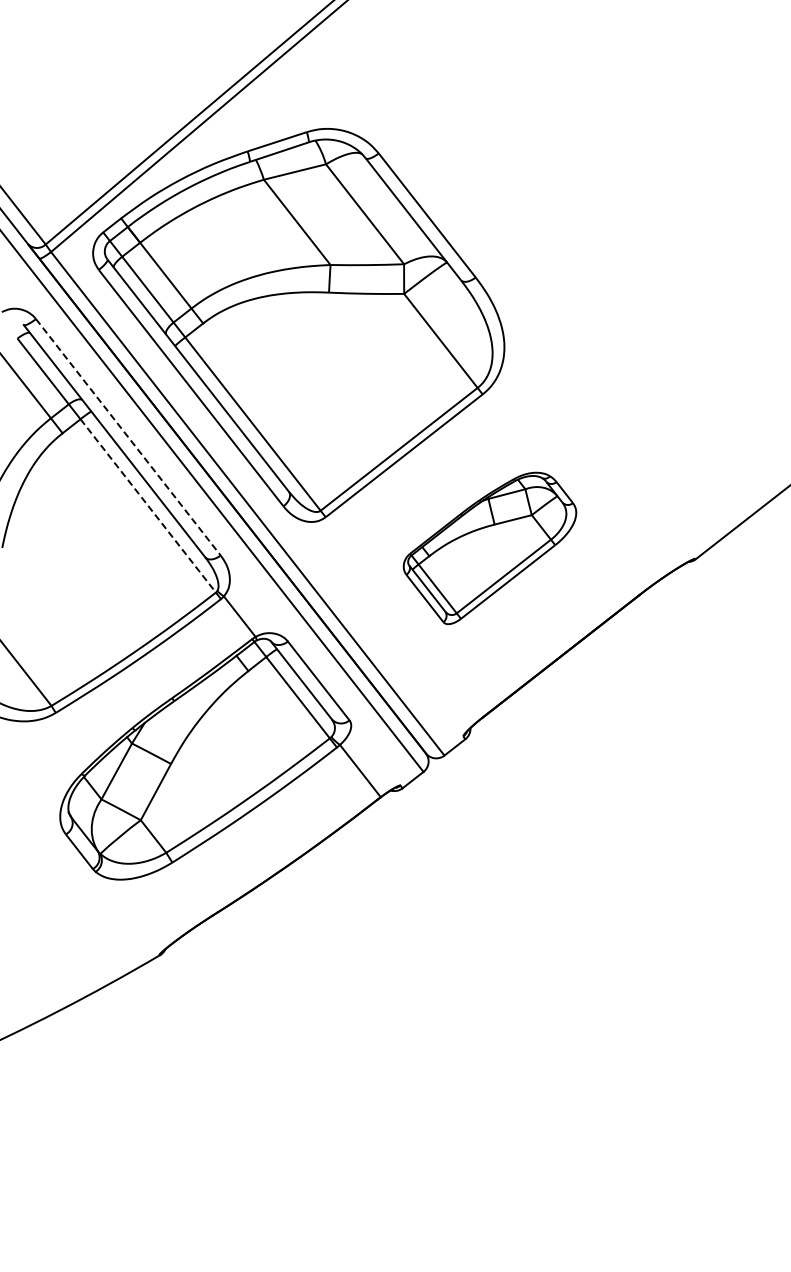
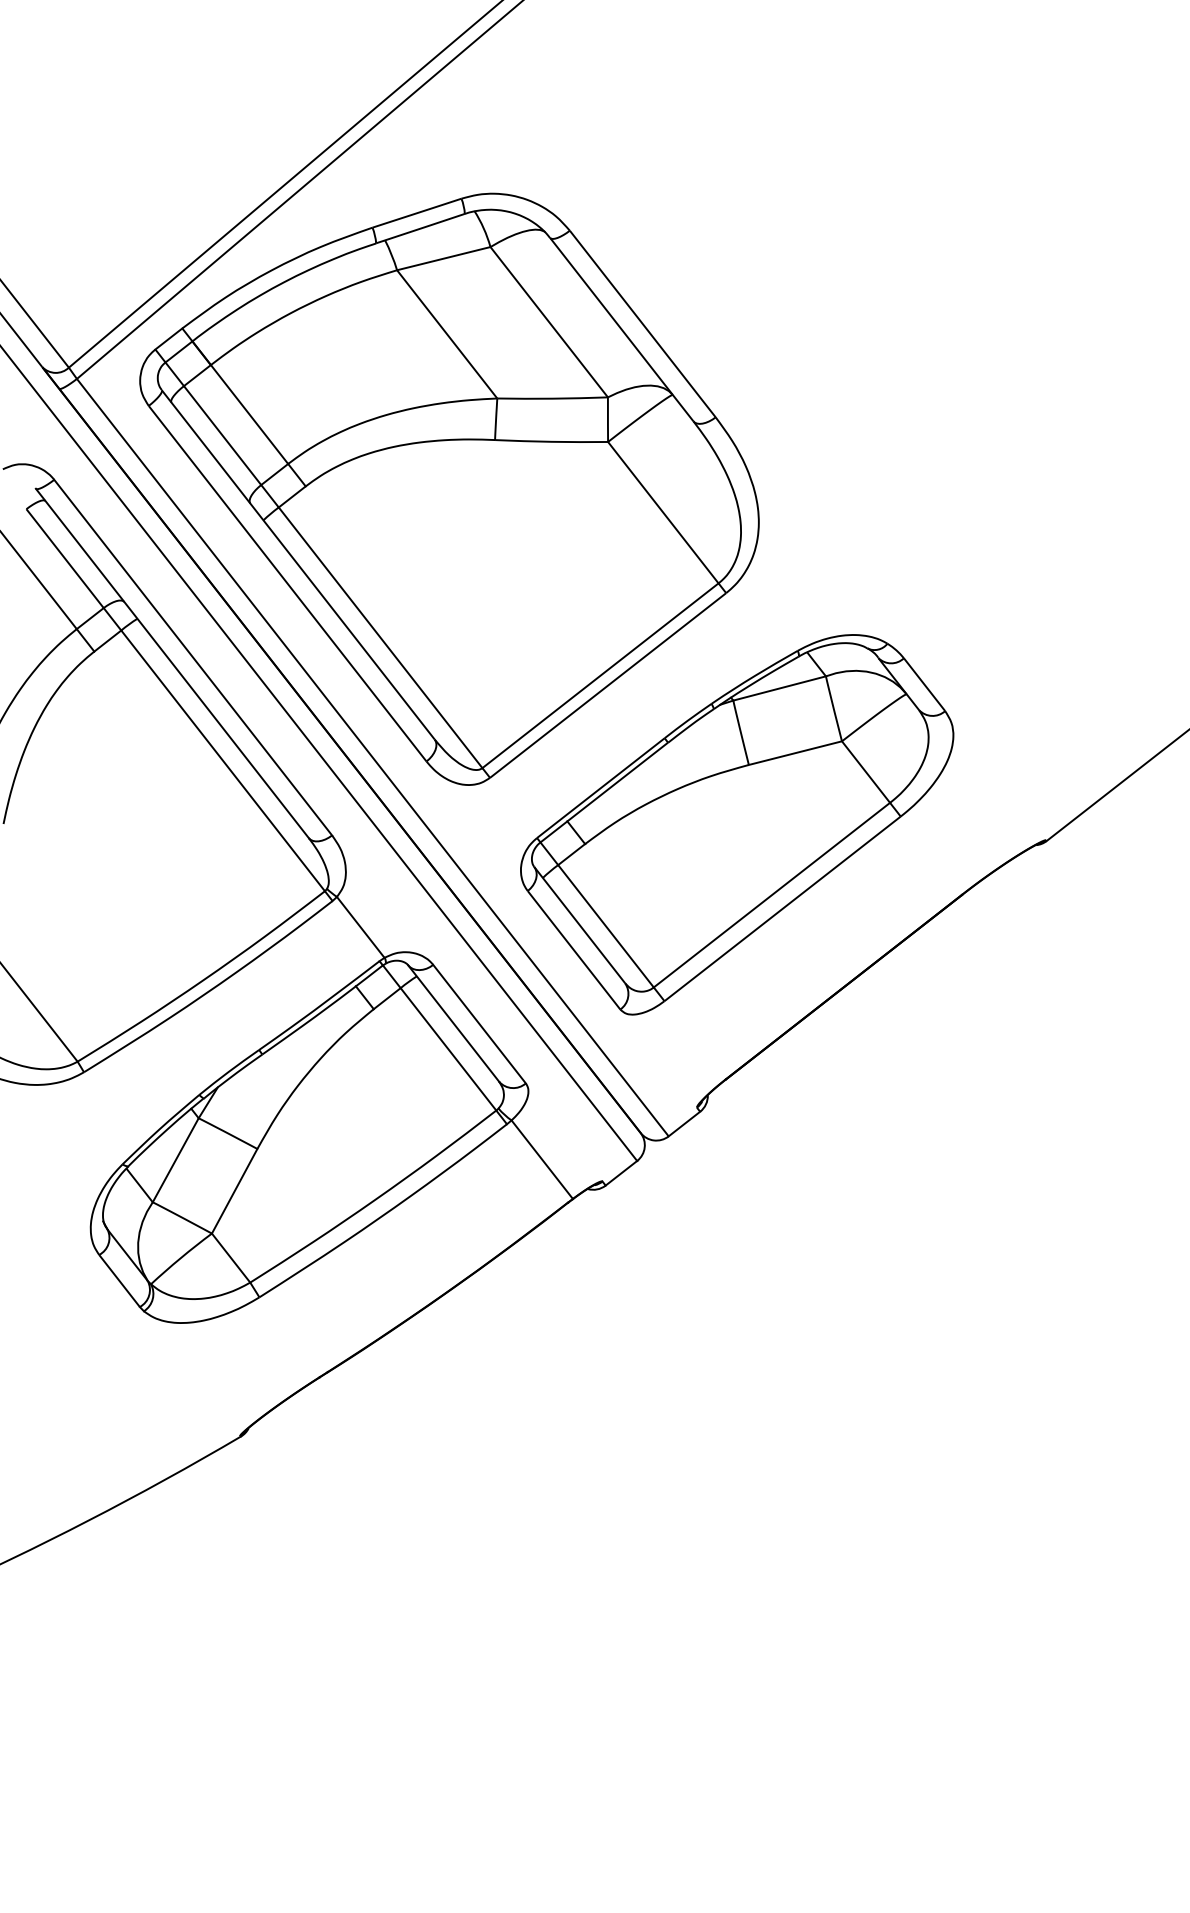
line: (128, 437) -> (193, 657), dashed -> solid
line: (148, 505) -> (223, 760), dashed -> solid
part: (489, 548) -> (736, 824), size x1.67

